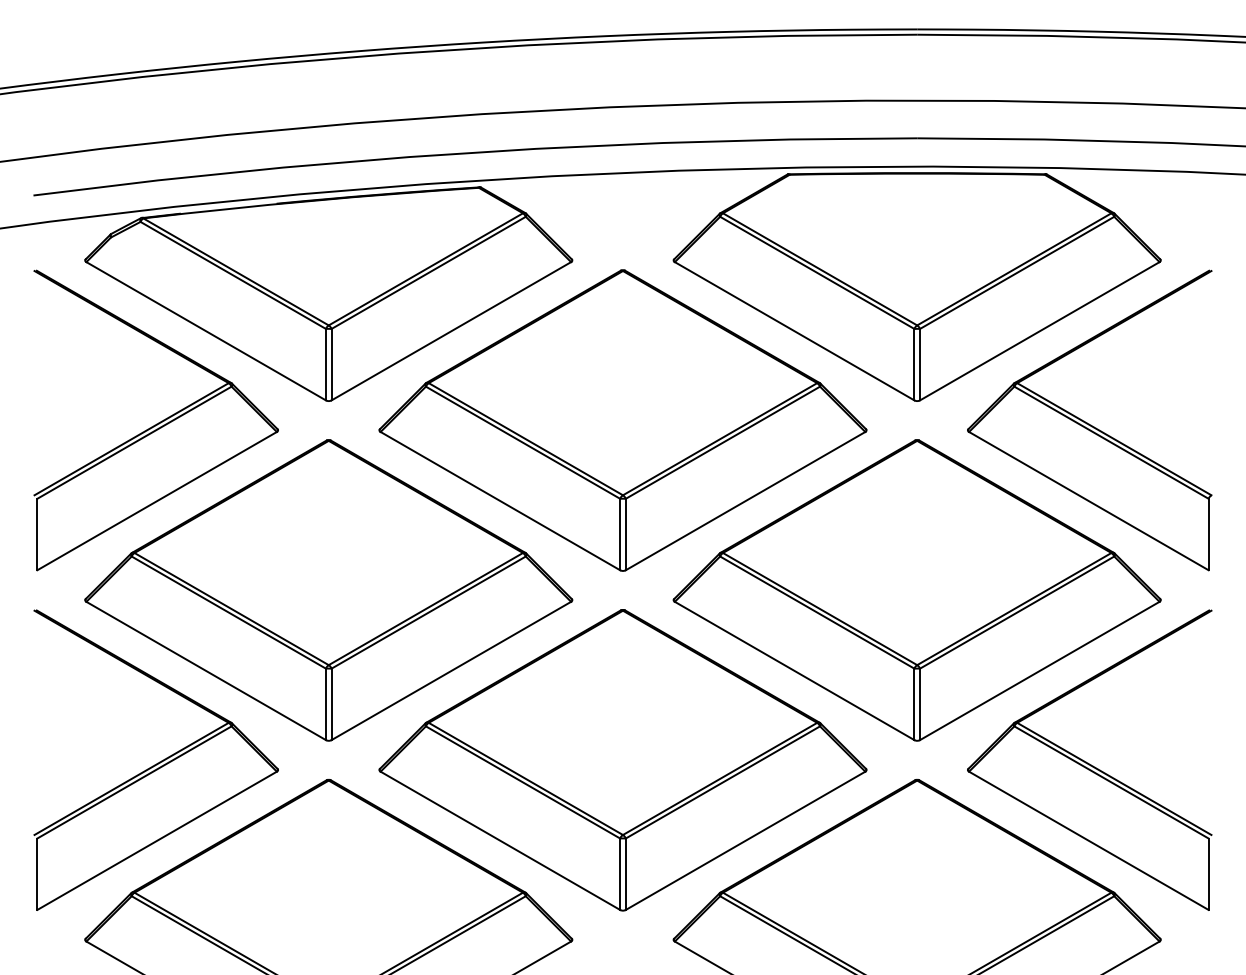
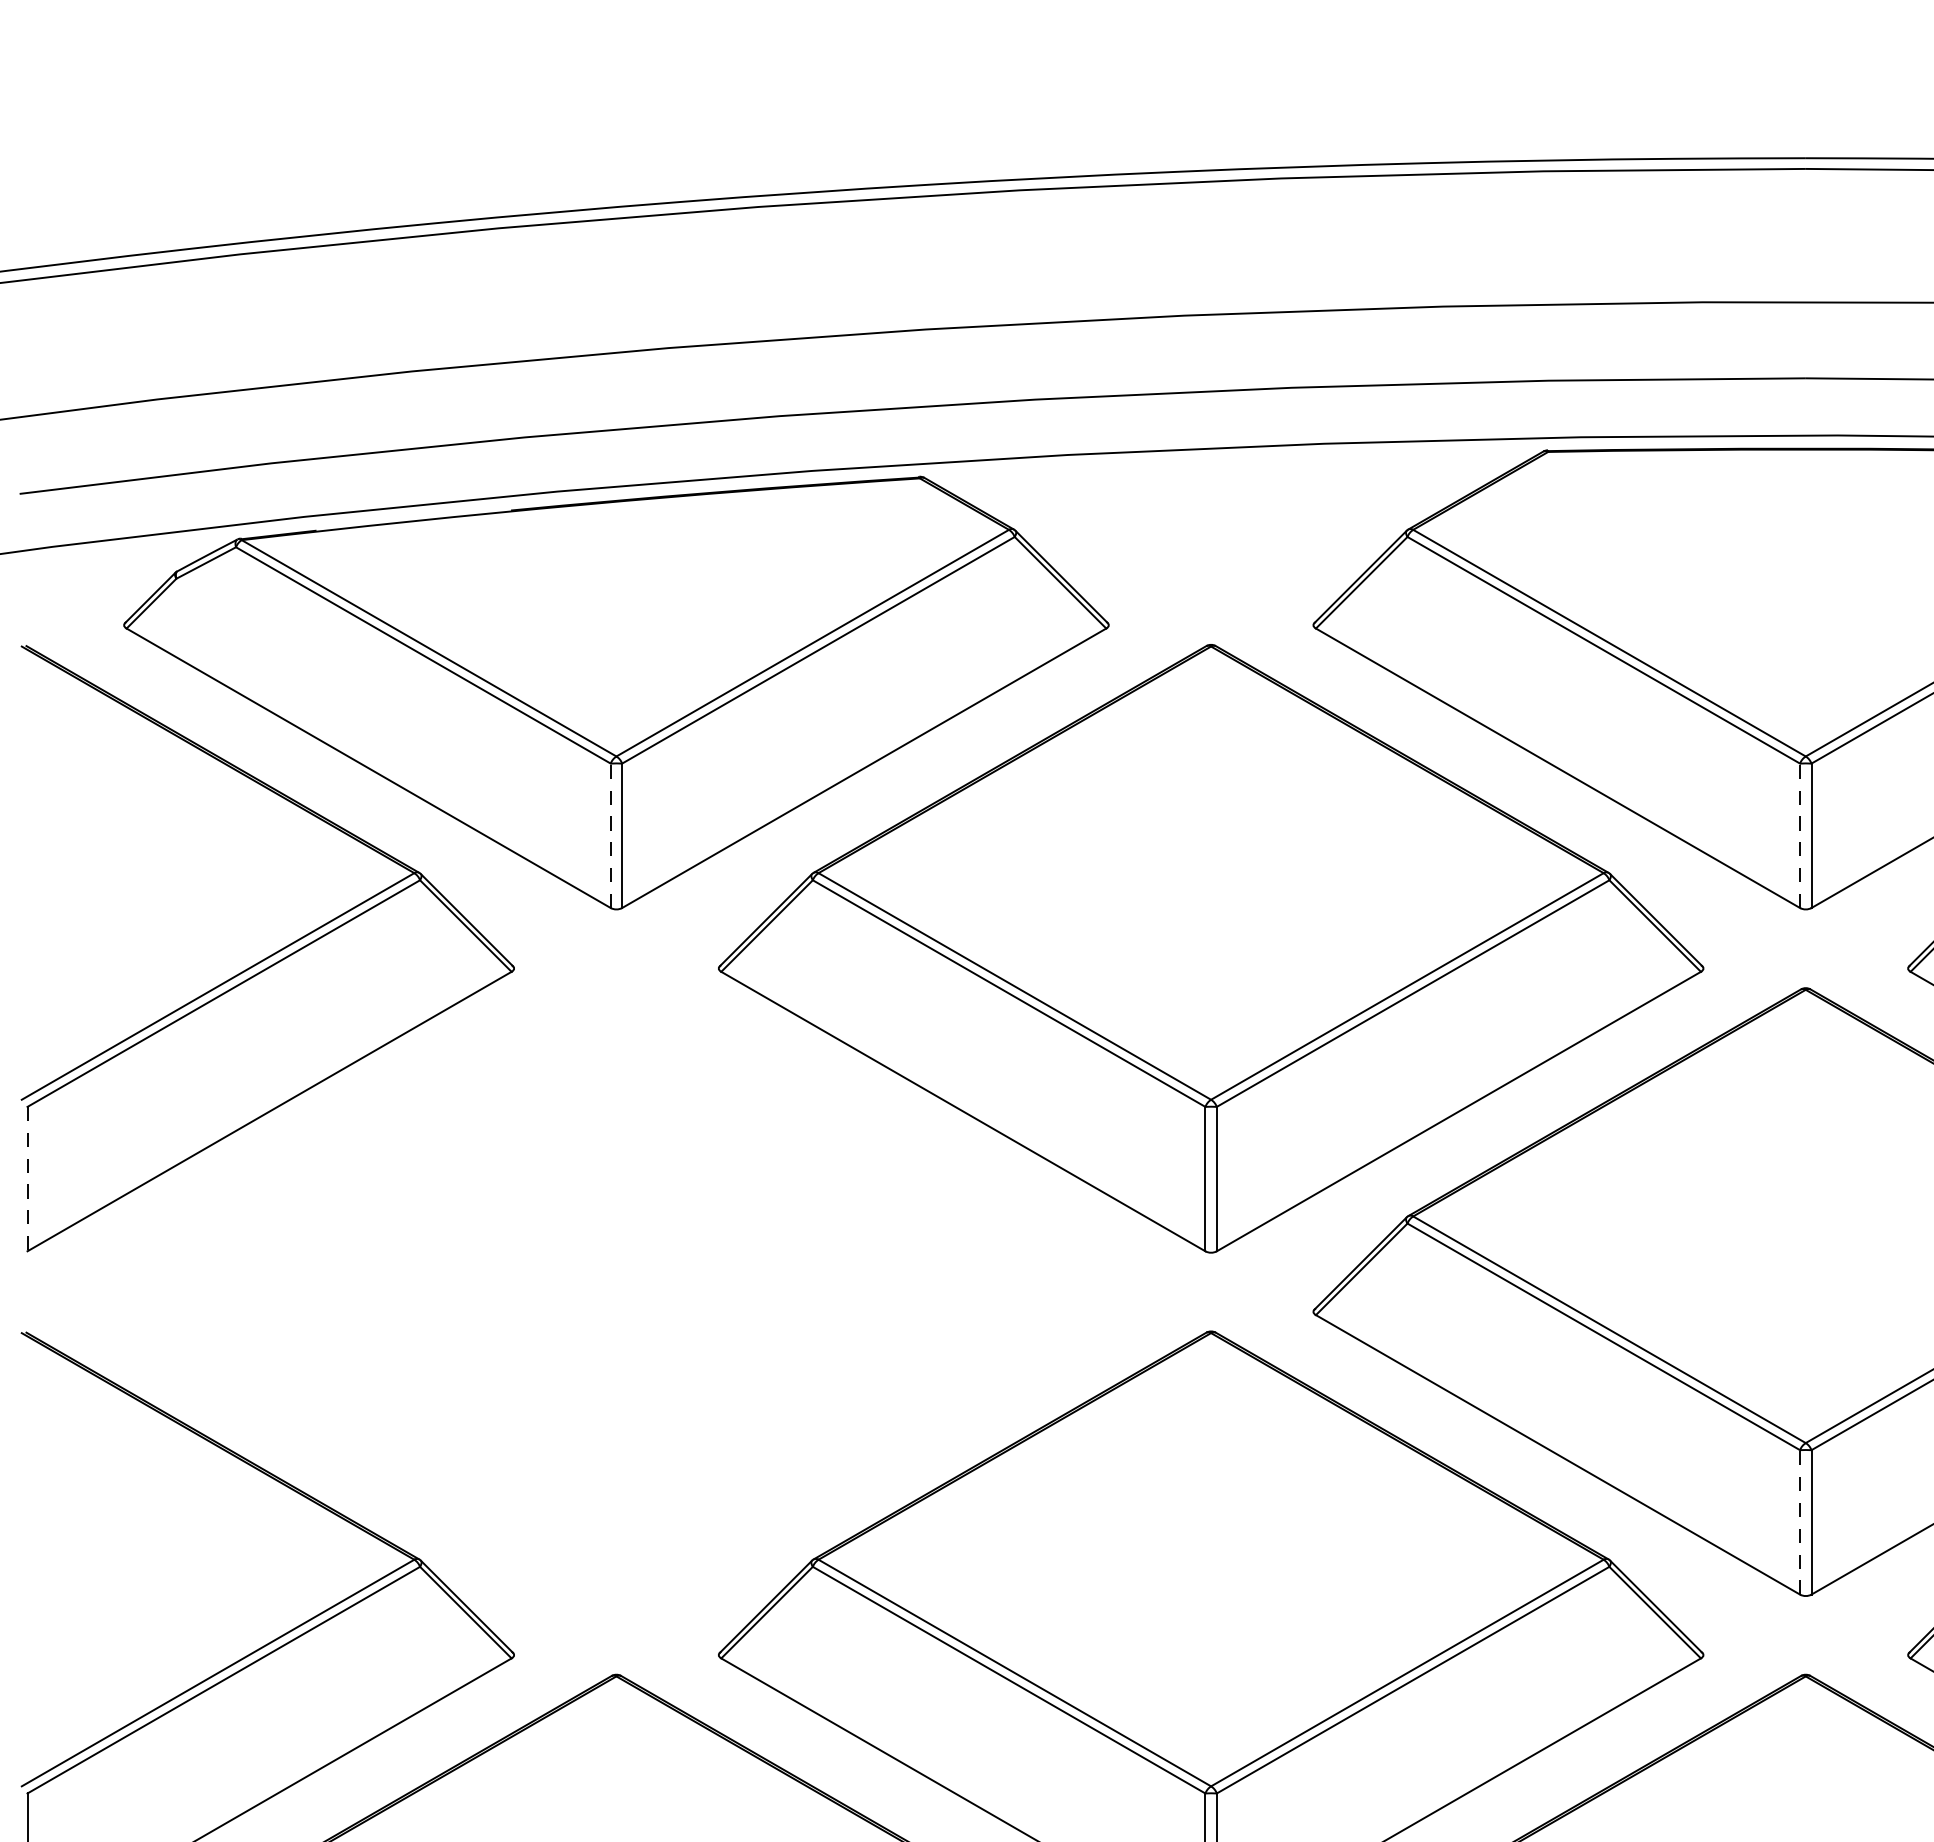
line: (325, 364) -> (609, 835), solid -> dashed
line: (914, 364) -> (1800, 835), solid -> dashed
line: (37, 534) -> (27, 1179), solid -> dashed
part: (328, 590) -> (615, 1292), removed
line: (914, 704) -> (1800, 1522), solid -> dashed

